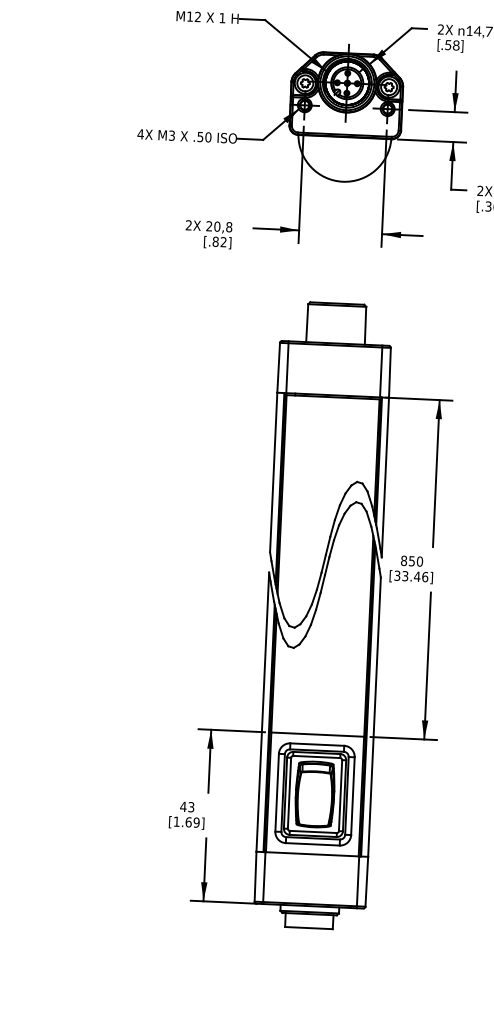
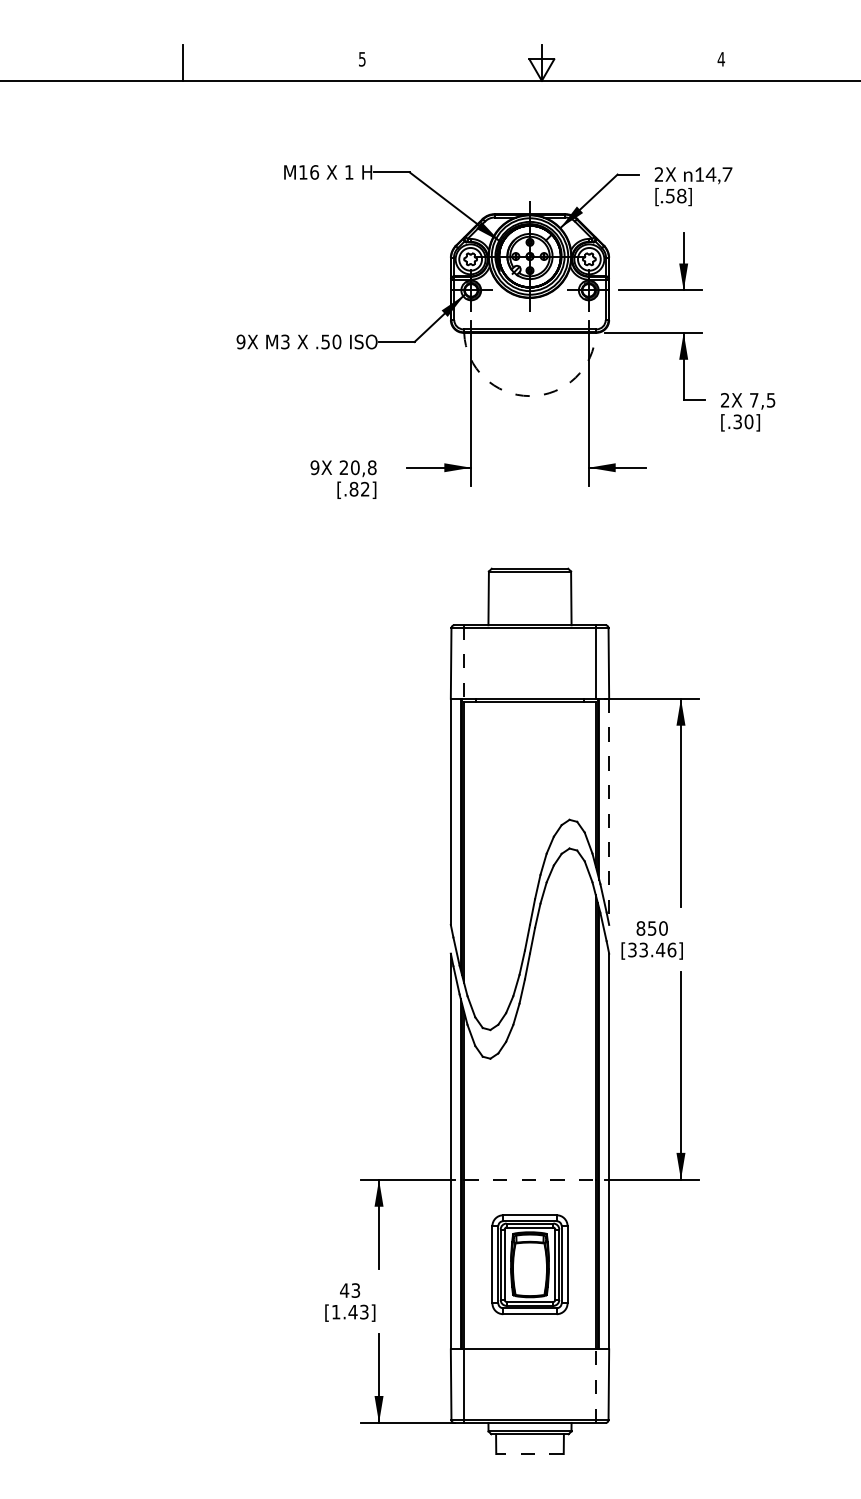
text: (197, 17) -> (314, 172), M12 -> M16
text: (140, 133) -> (240, 341), 4X -> 9X
arc: (343, 182) -> (530, 396), solid -> dashed
text: (188, 225) -> (314, 467), 2X -> 9X
line: (287, 367) -> (463, 662), solid -> dashed
line: (385, 478) -> (609, 812), solid -> dashed
line: (318, 734) -> (530, 1179), solid -> dashed
part: (314, 794) -> (529, 1264), size x0.7
text: (192, 822) -> (358, 1311), [1.69] -> [1.43]
line: (358, 882) -> (596, 1386), solid -> dashed
line: (309, 928) -> (530, 1454), solid -> dashed

